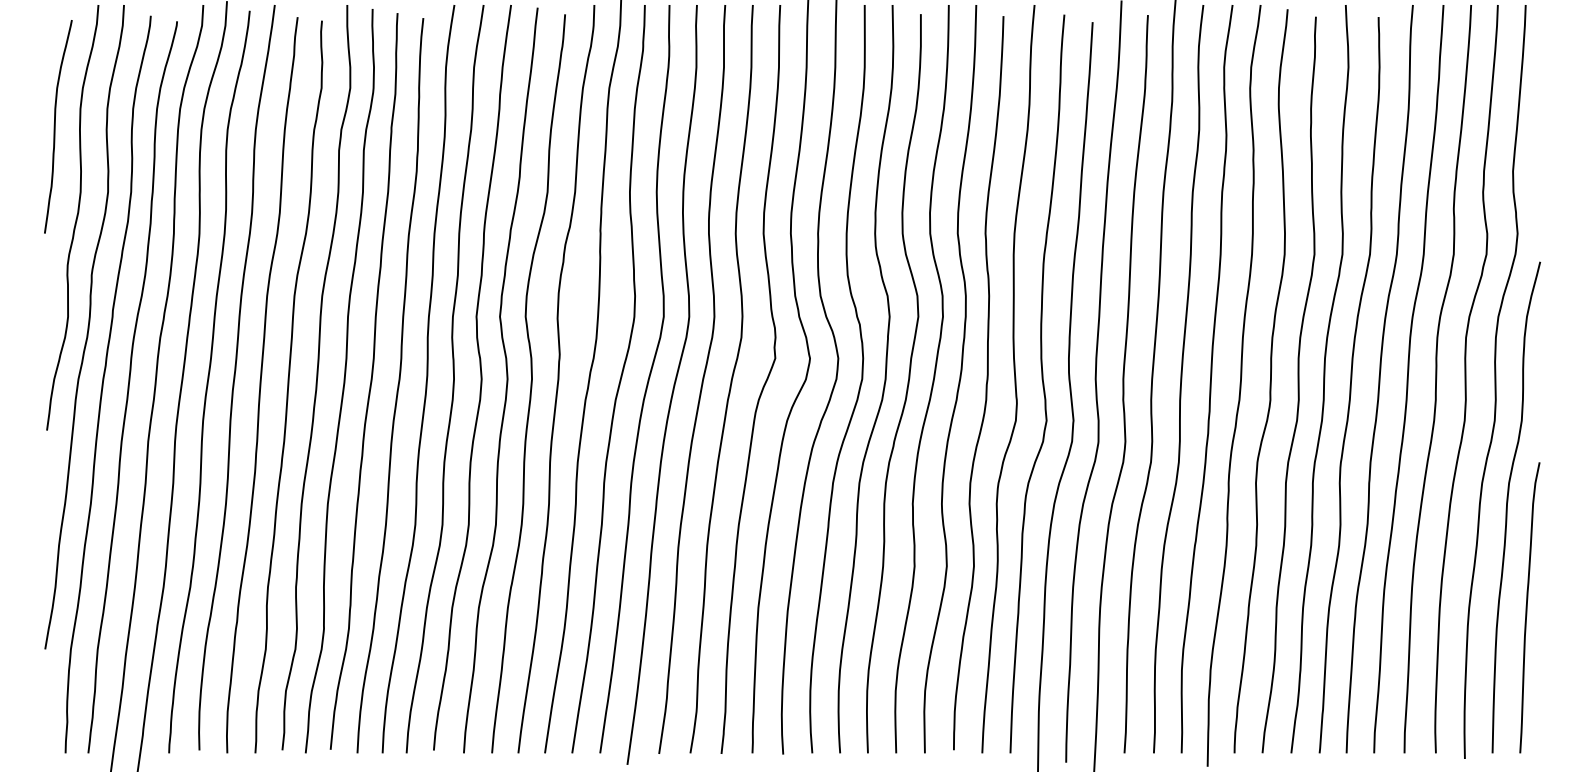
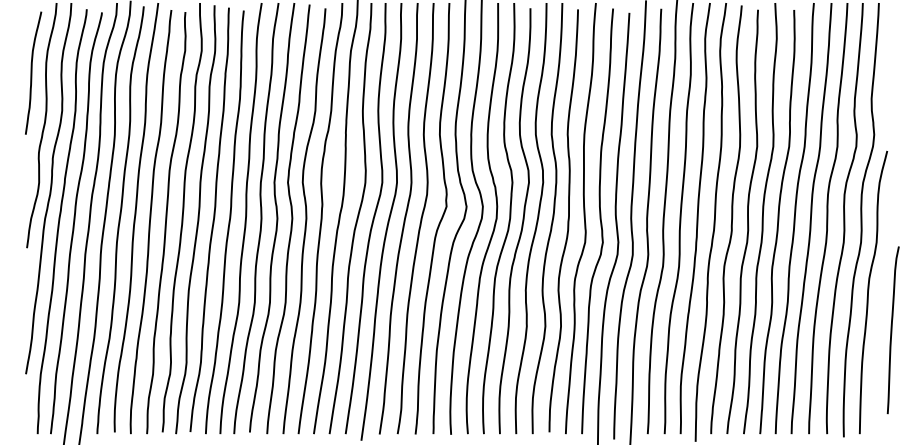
curve: (1528, 608) -> (892, 330), moved

